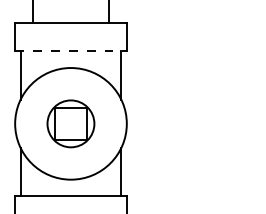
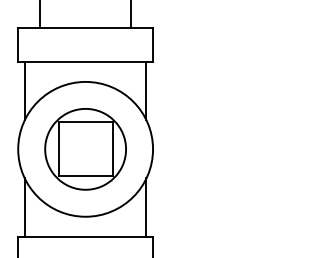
line: (71, 51) -> (86, 61), dashed -> solid
part: (70, 123) -> (85, 149), size x1.43

